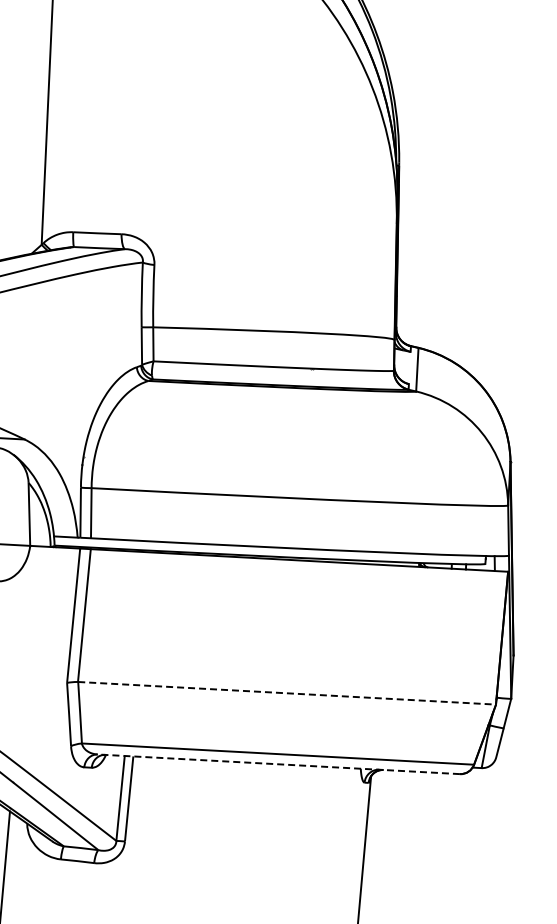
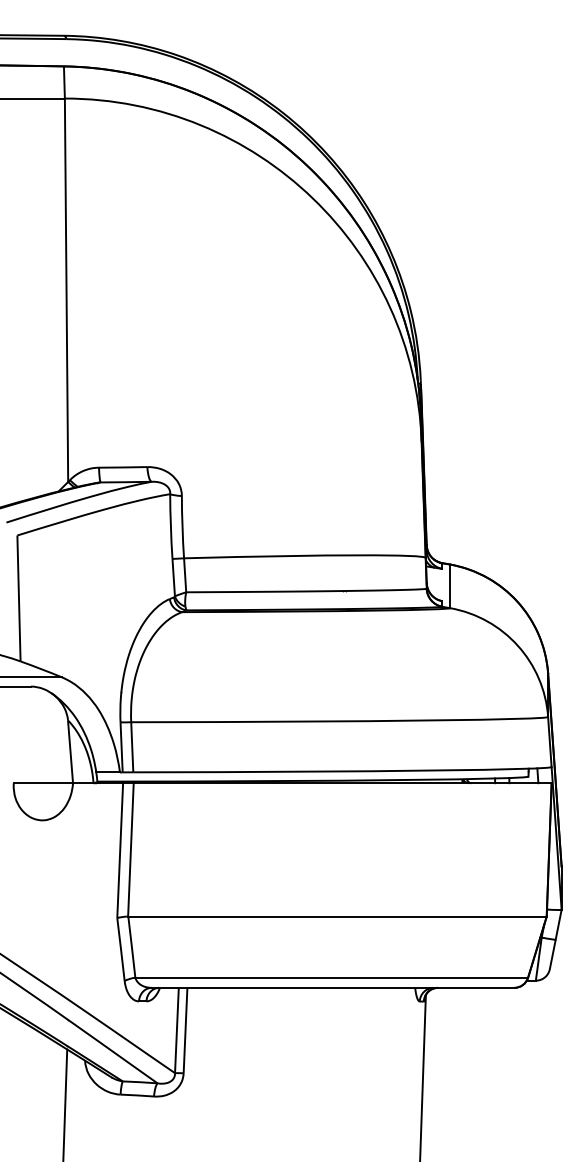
line: (288, 693) -> (338, 916), dashed -> solid
line: (278, 763) -> (332, 987), dashed -> solid

